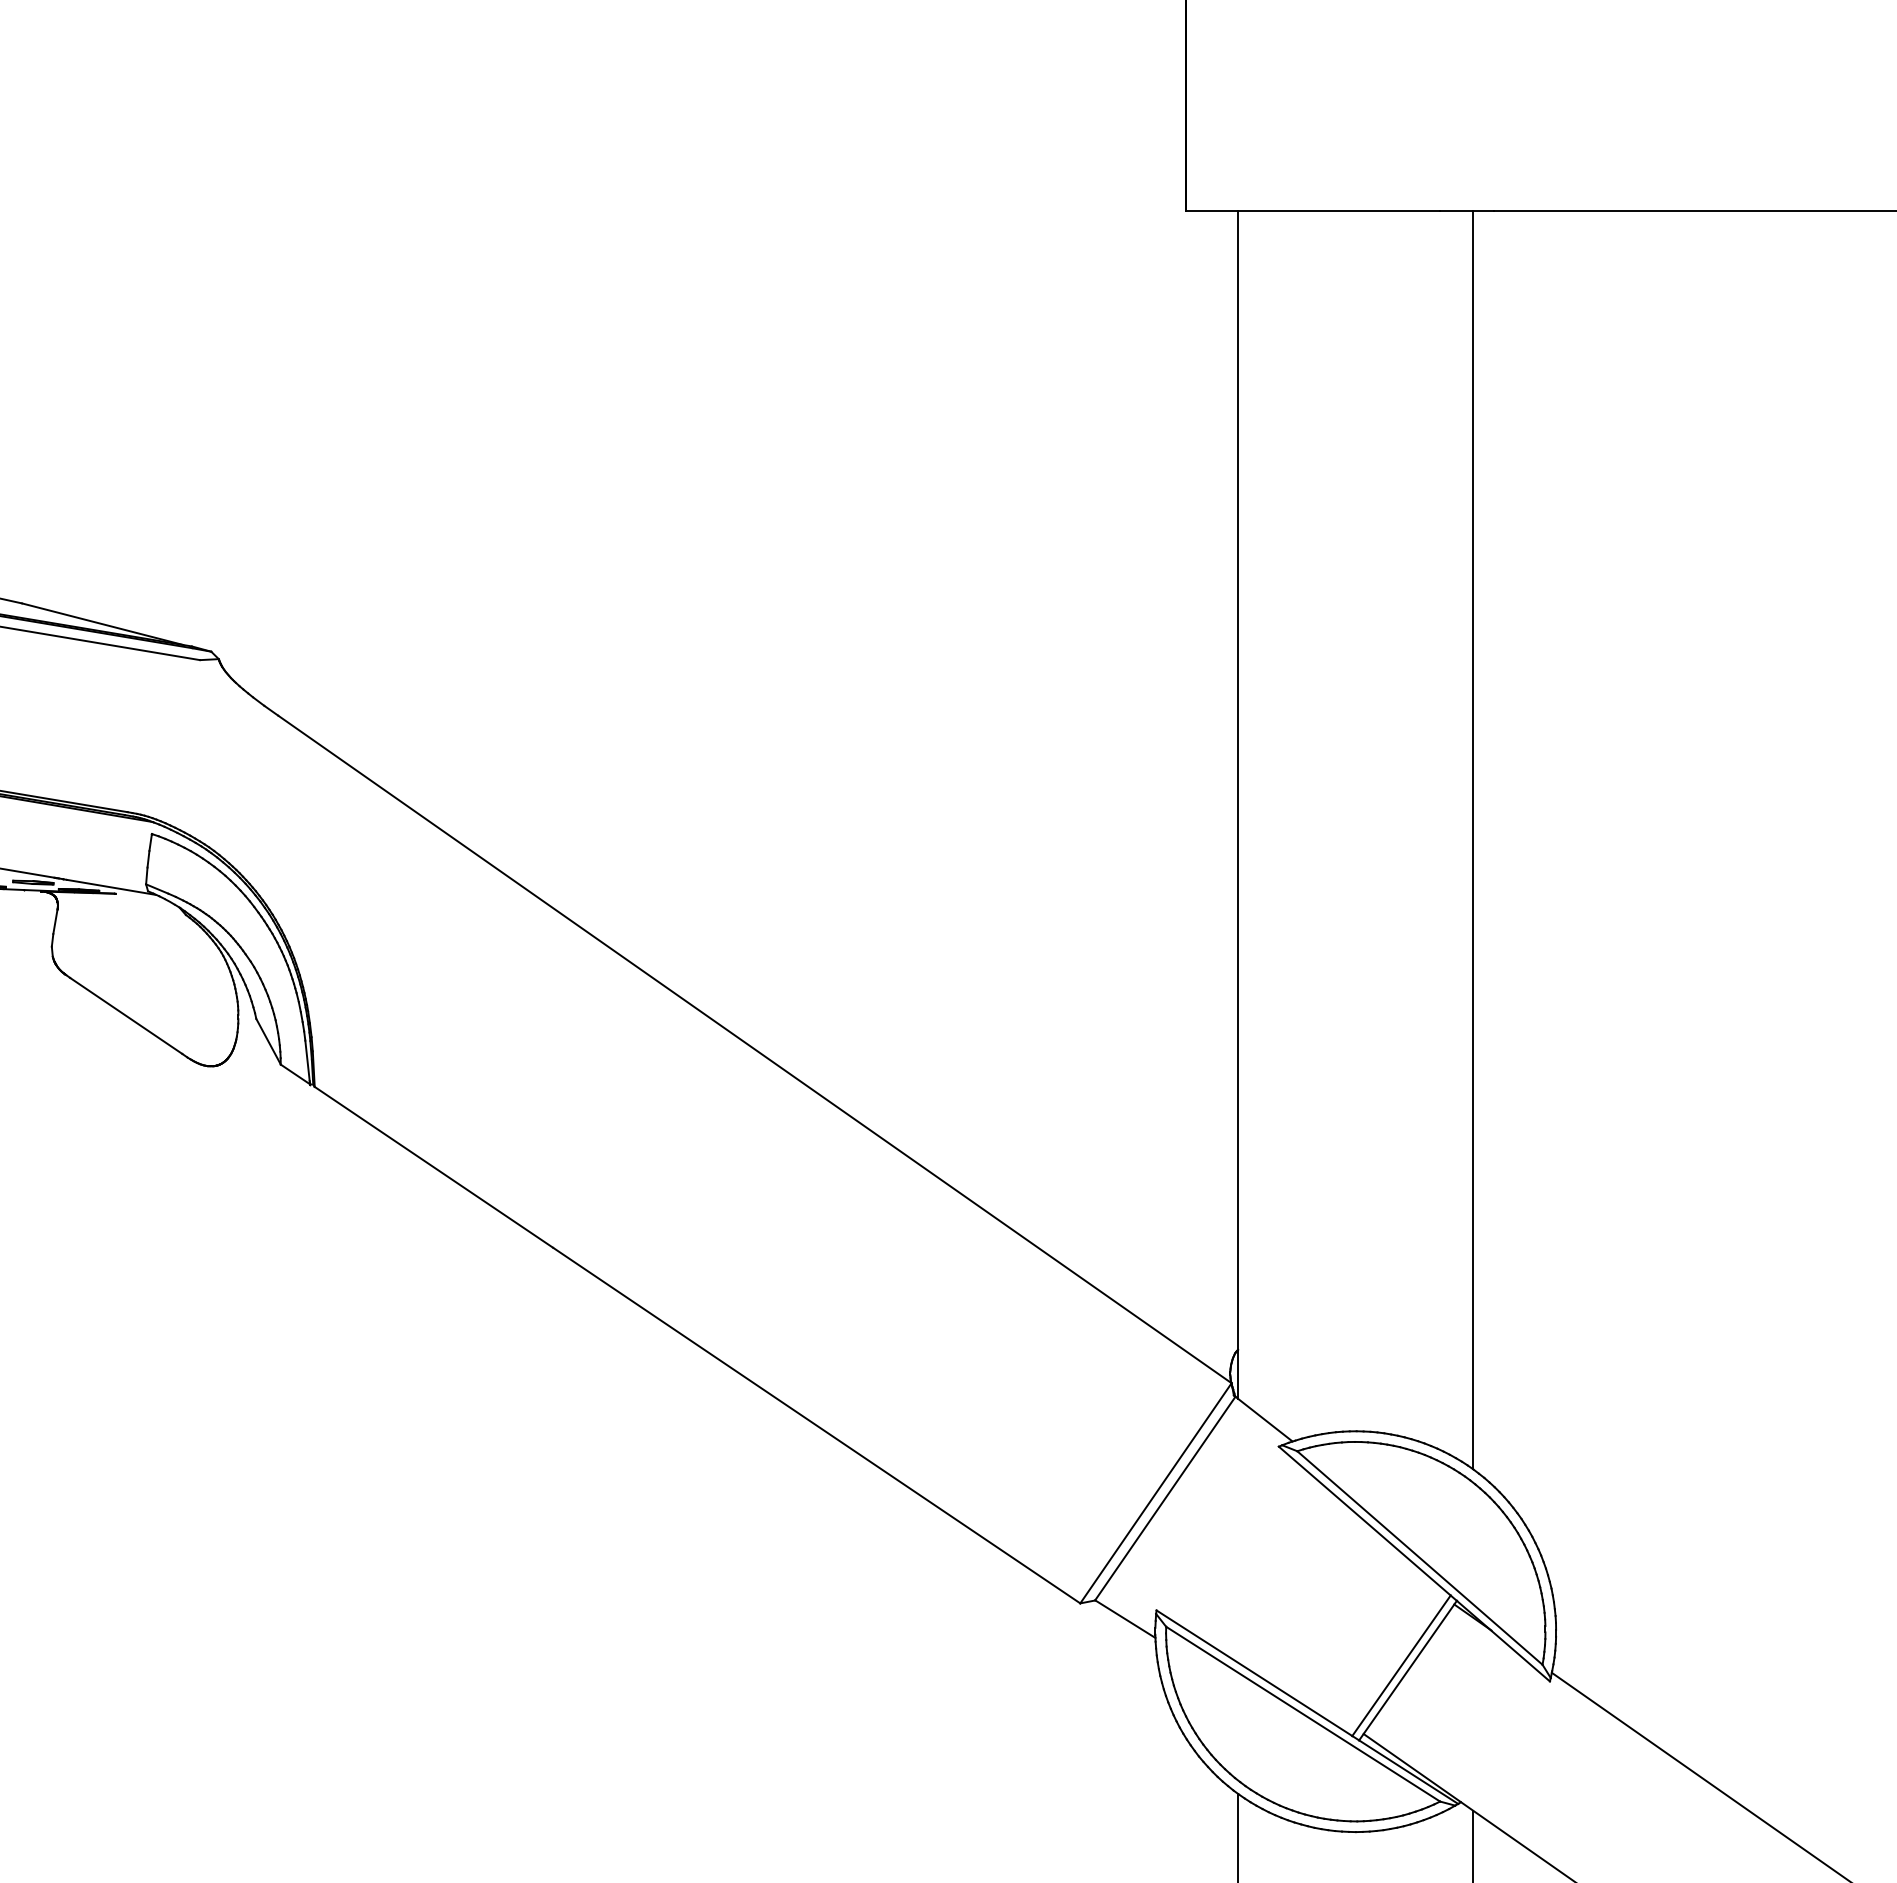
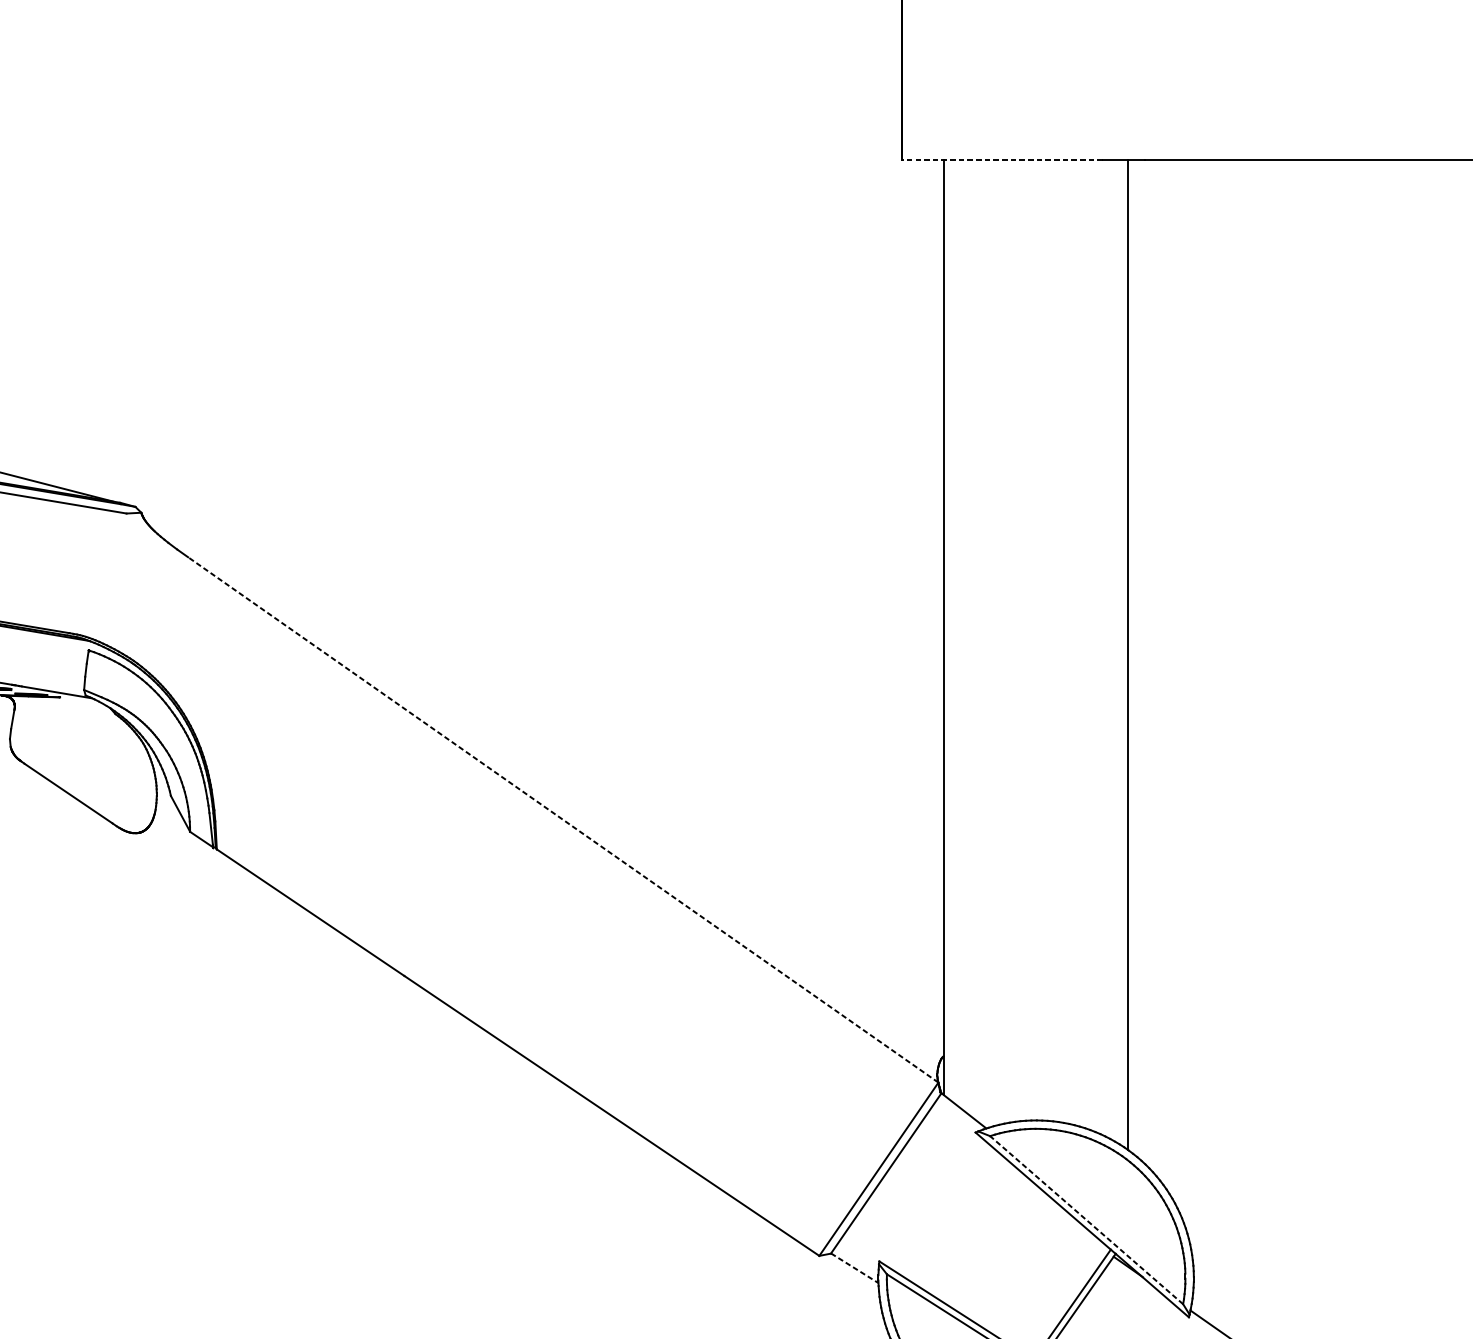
line: (1312, 210) -> (1002, 159), solid -> dashed
line: (754, 1049) -> (562, 819), solid -> dashed
line: (1419, 1558) -> (1086, 1220), solid -> dashed
line: (1125, 1619) -> (854, 1268), solid -> dashed

